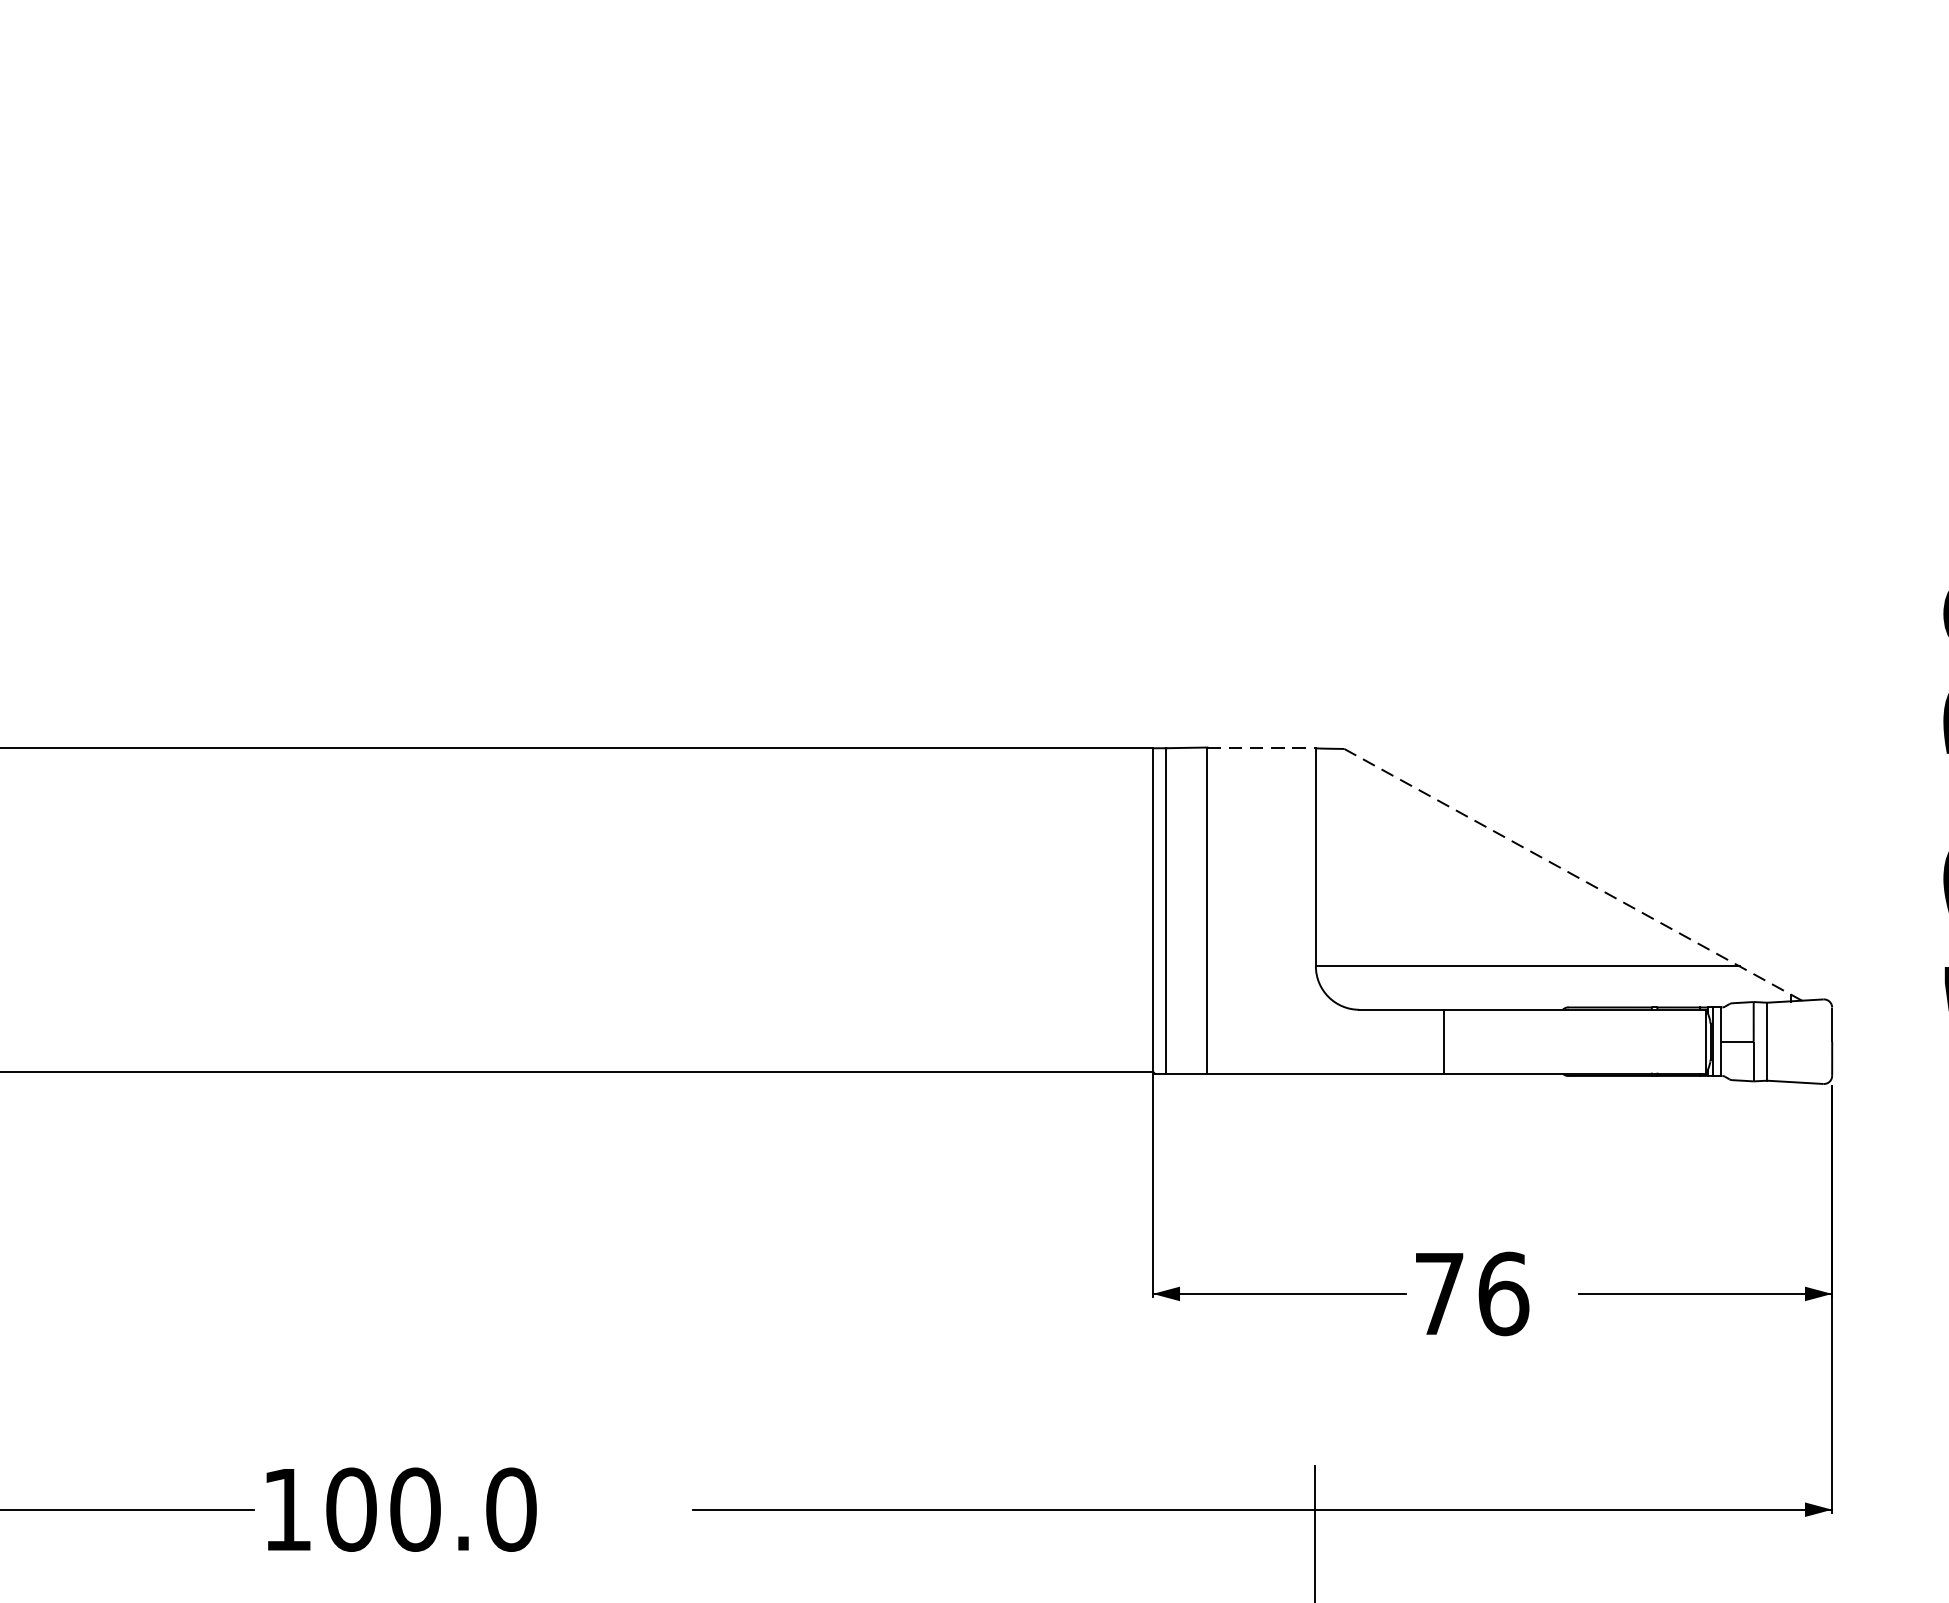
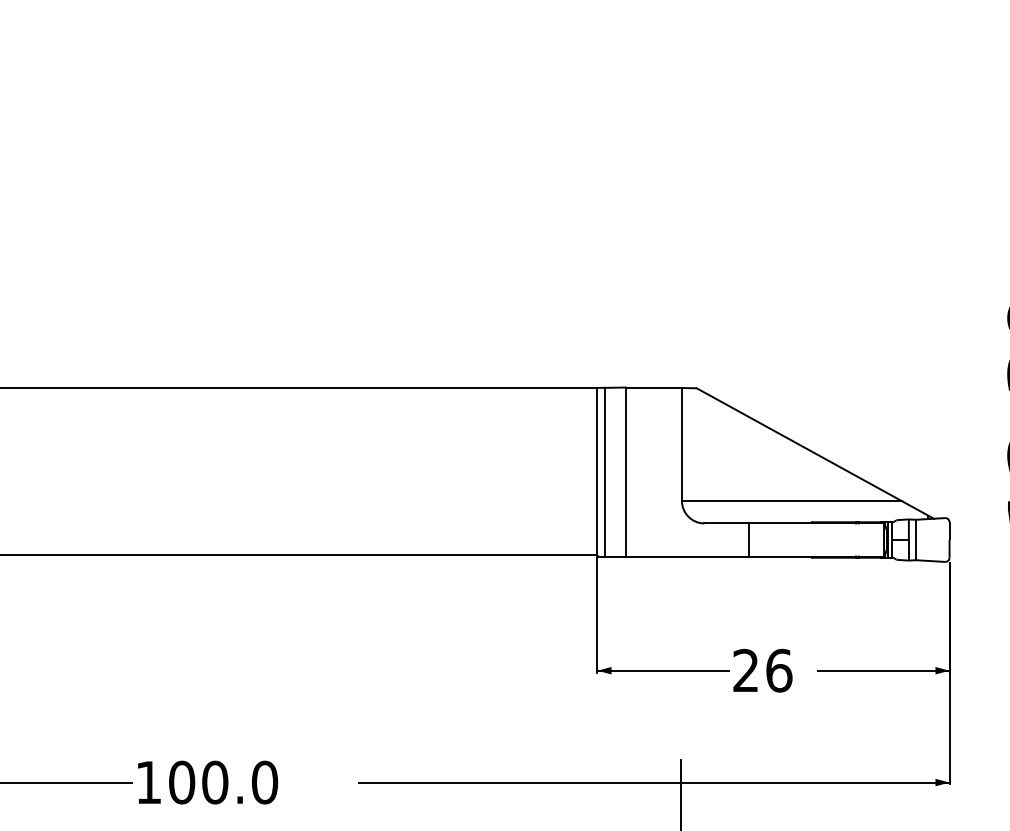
line: (1262, 747) -> (654, 387), dashed -> solid
line: (1573, 874) -> (815, 453), dashed -> solid
text: (1438, 1291) -> (745, 669), 76 -> 26

